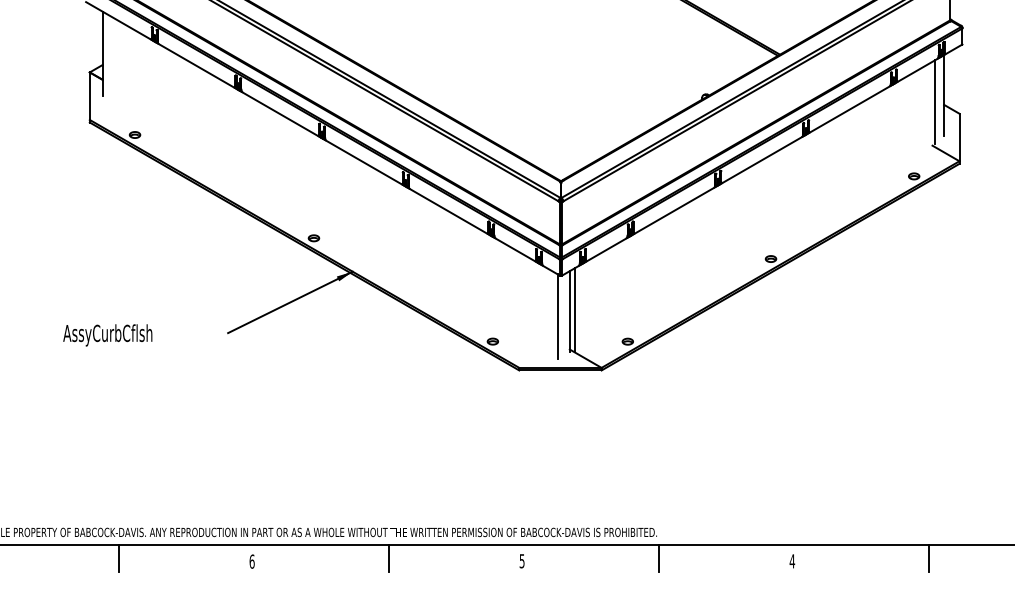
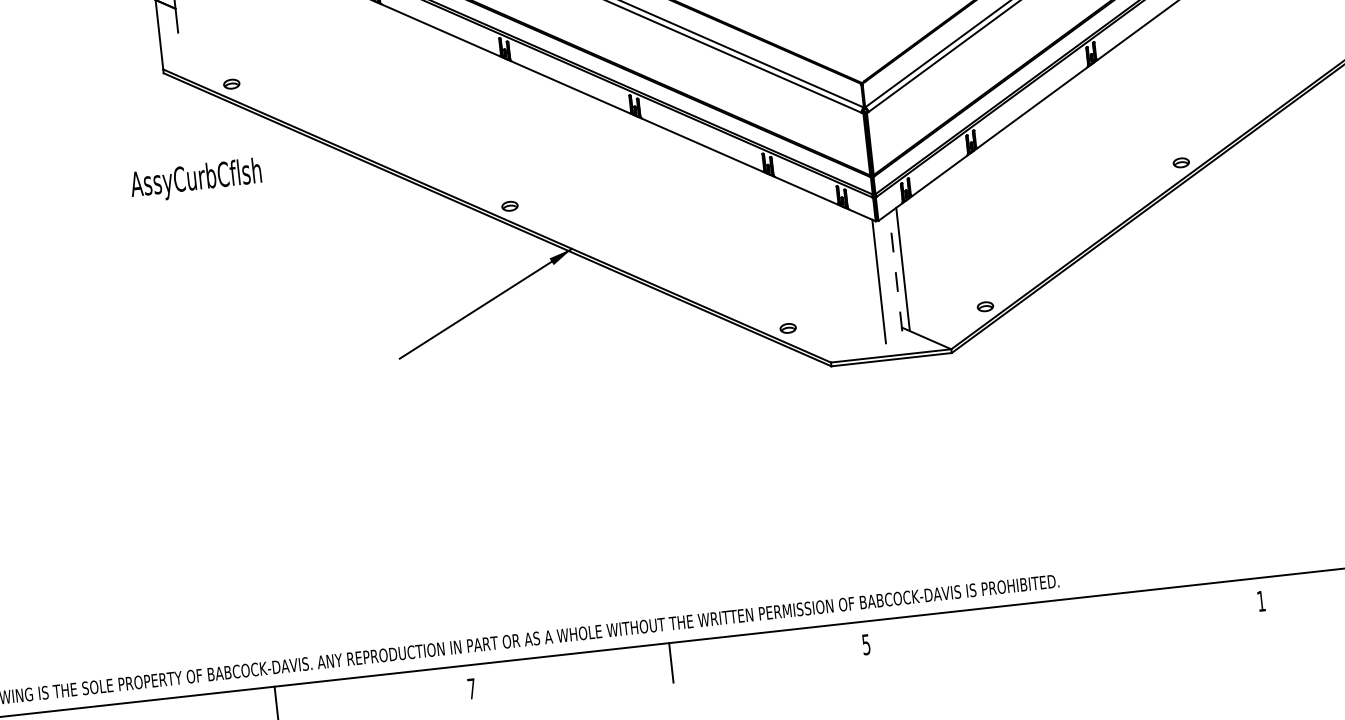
line: (569, 311) -> (895, 272), solid -> dashed
text: (107, 335) -> (195, 180), moved
line: (658, 558) -> (1065, 618), removed
text: (251, 561) -> (470, 688), 6 -> 7
text: (792, 561) -> (1261, 601), 4 -> 1

